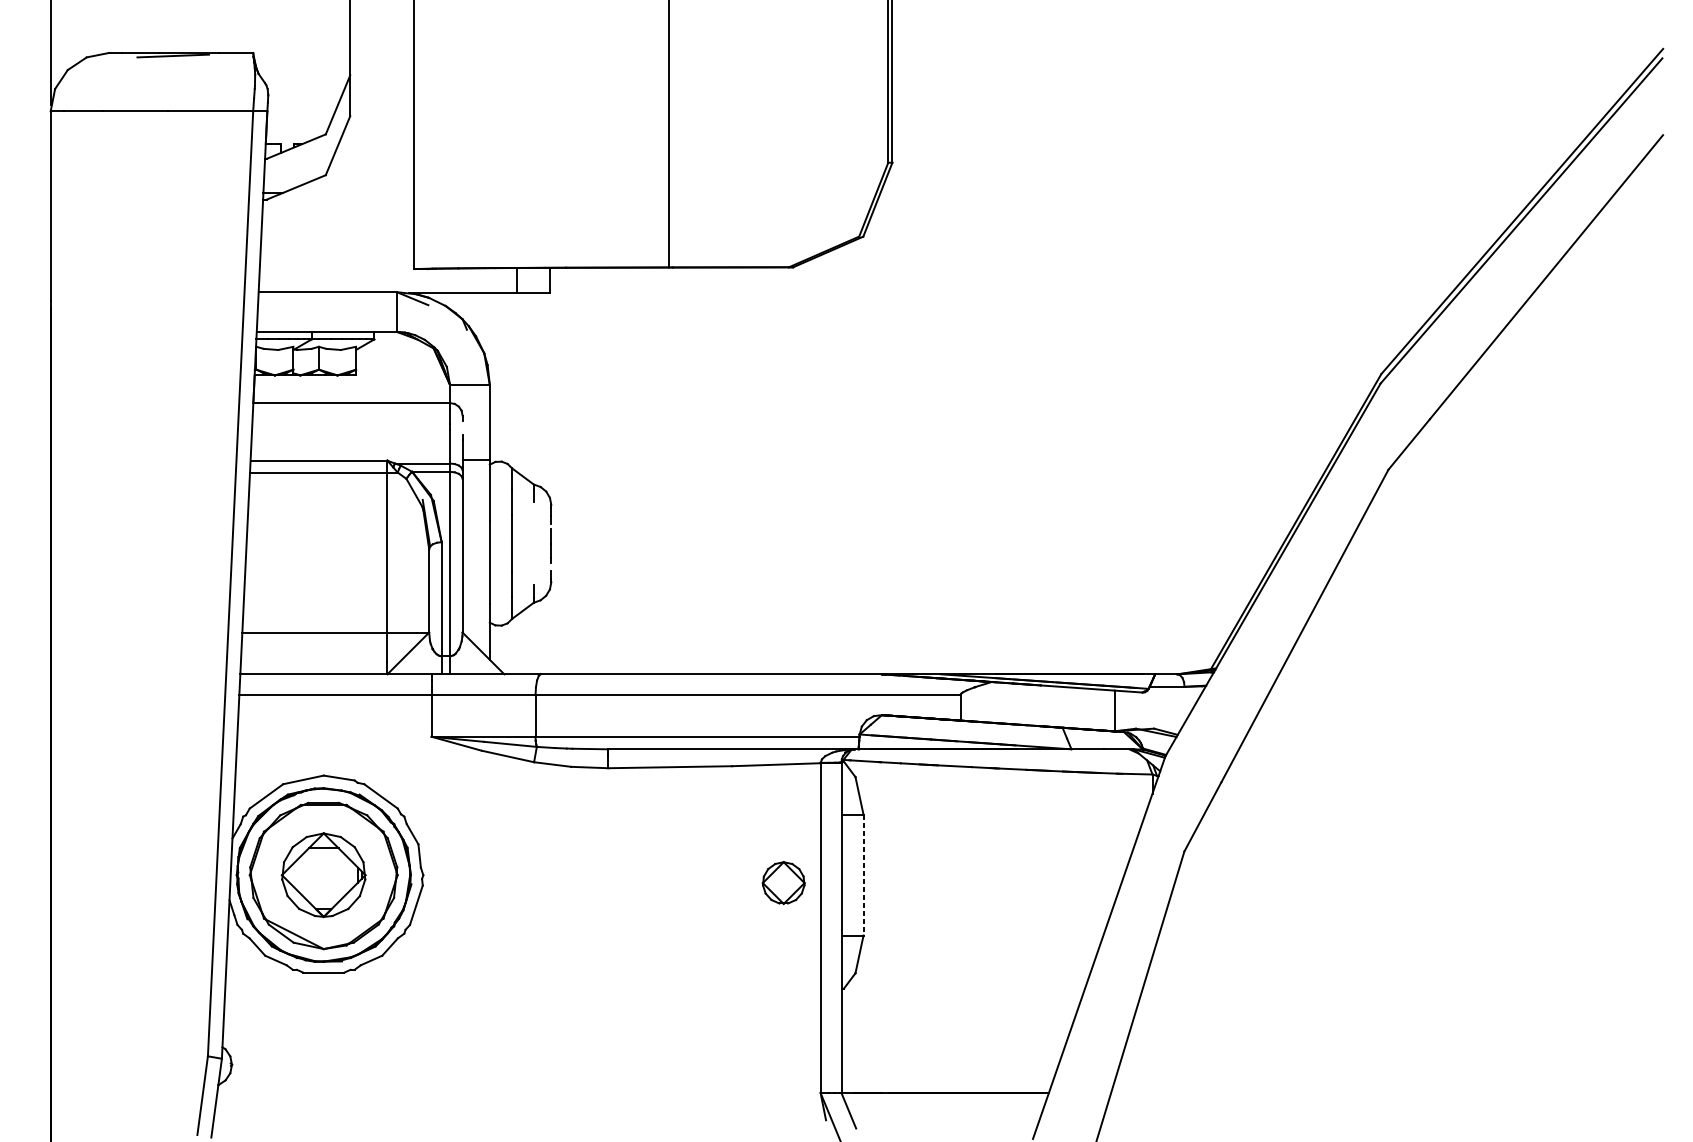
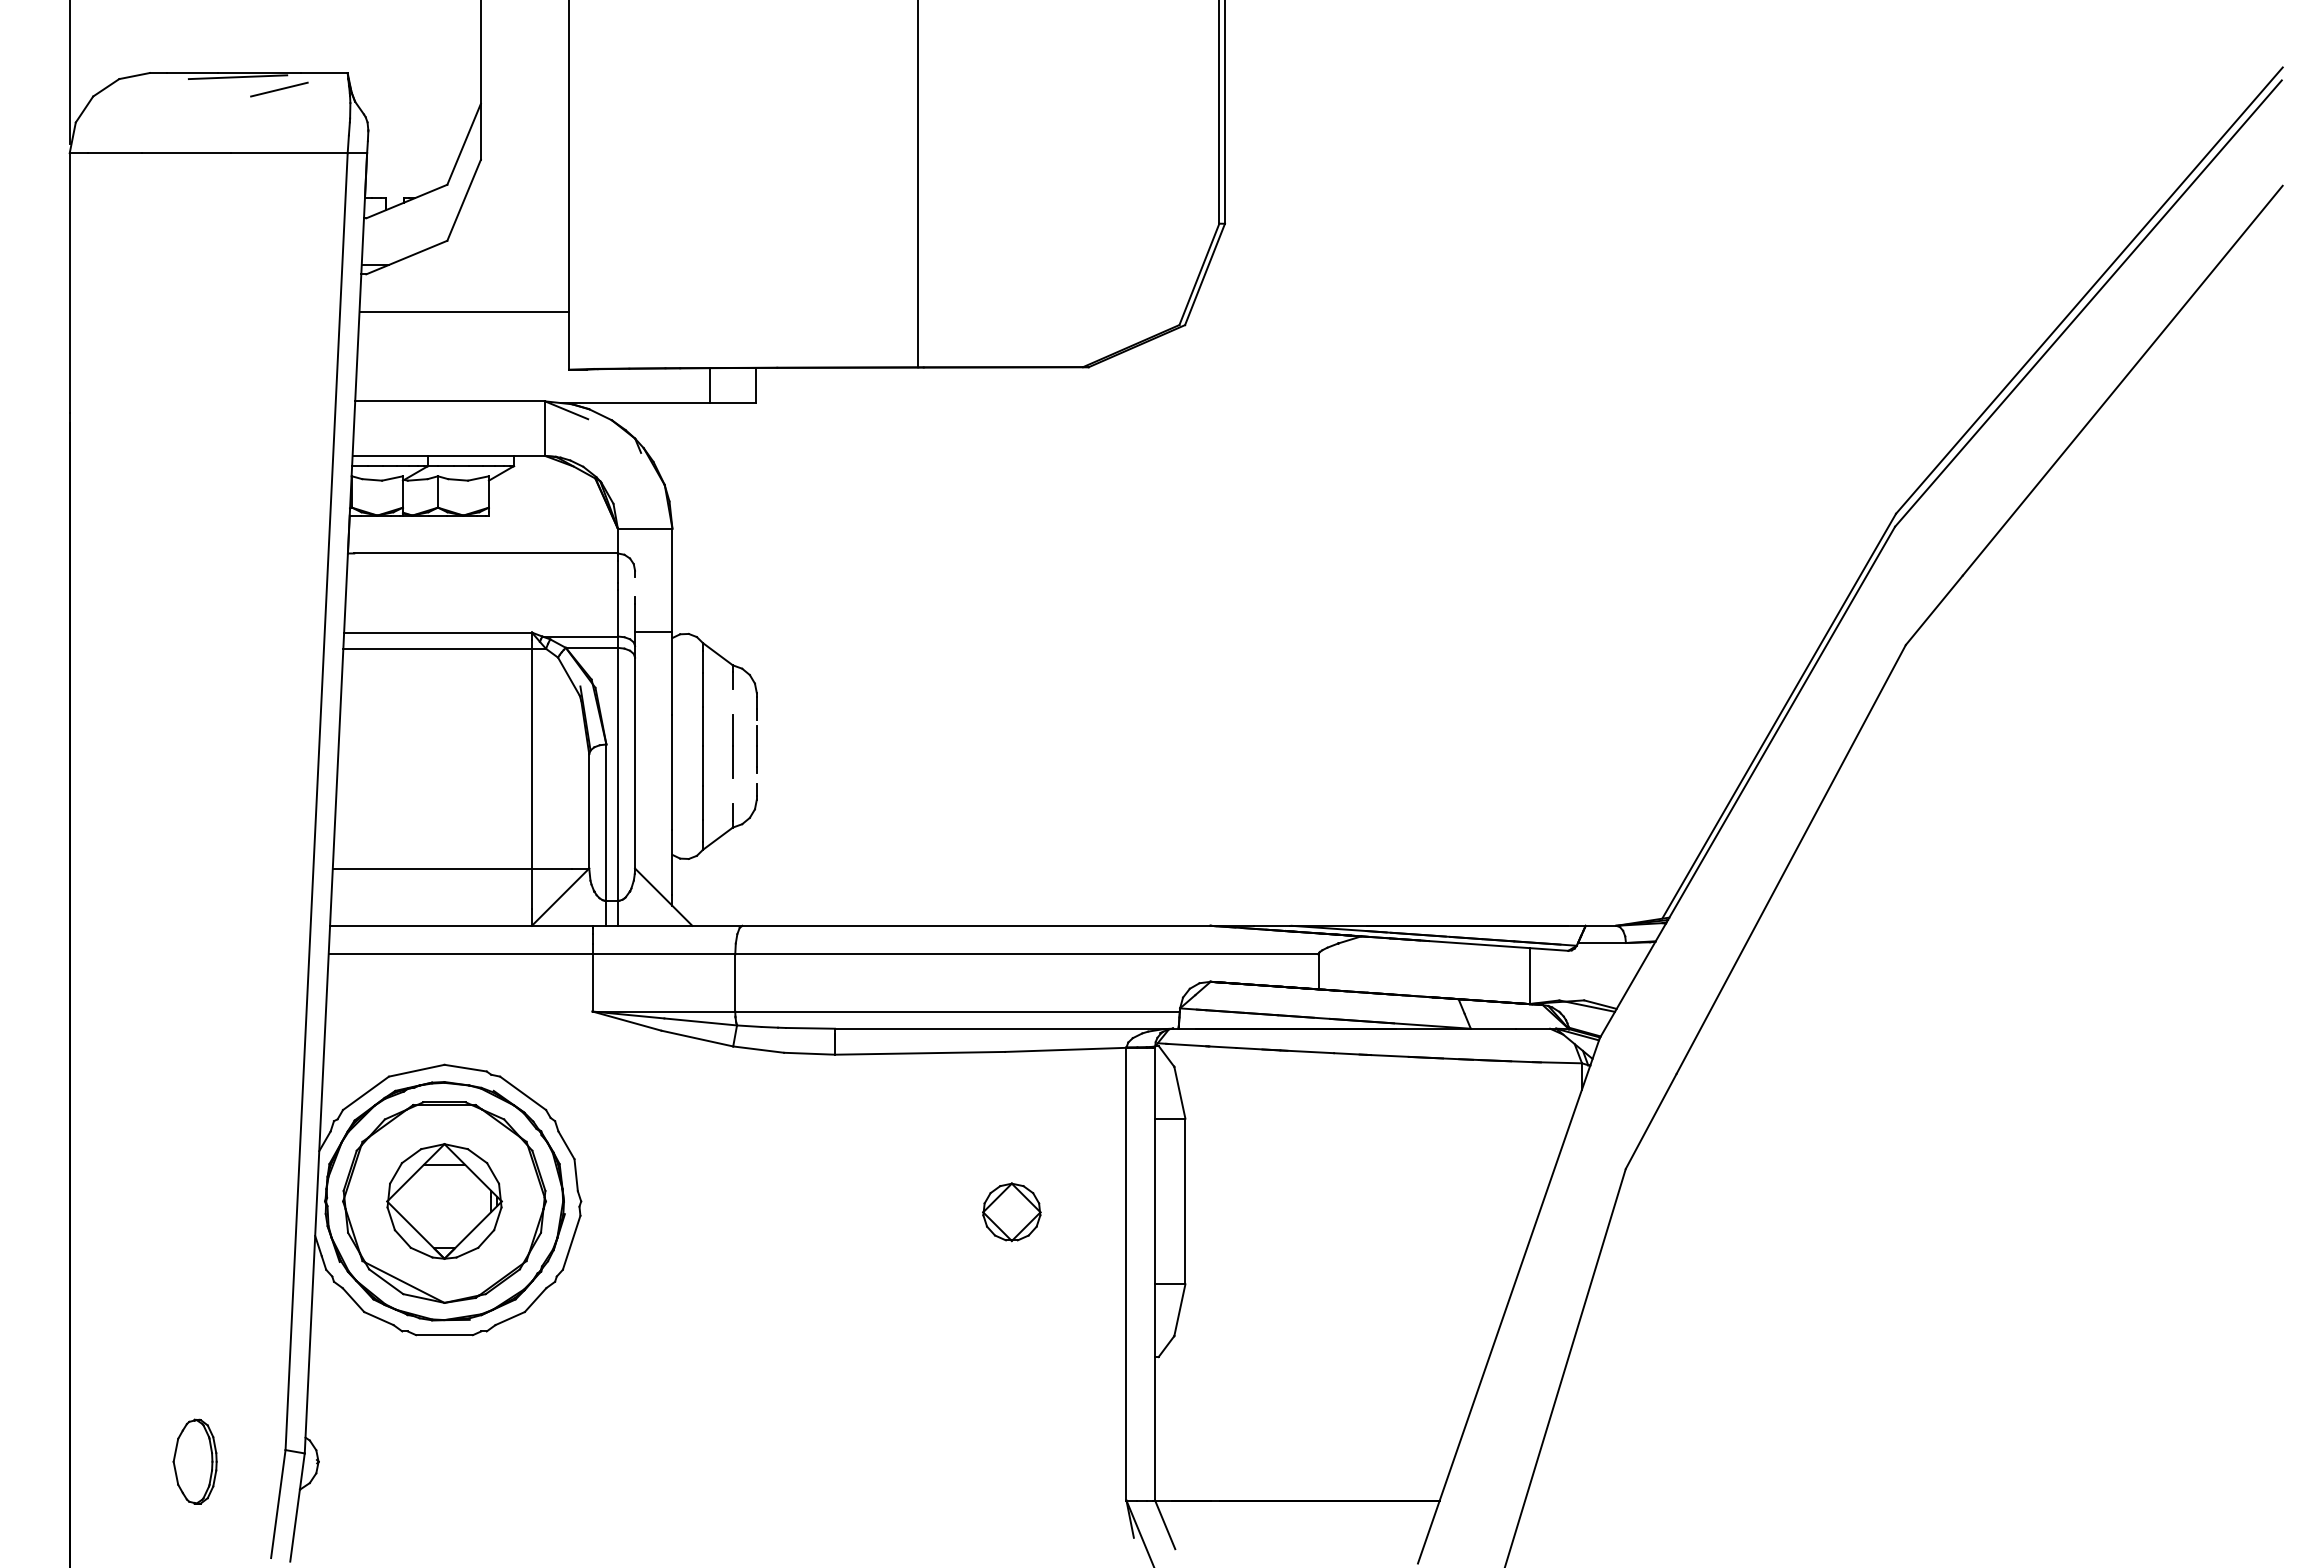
line: (203, 64) -> (279, 89), added
line: (338, 227) -> (464, 312), added
line: (533, 543) -> (732, 746), added
line: (863, 875) -> (1185, 1201), dashed -> solid
part: (783, 883) -> (1011, 1212), moved
part: (141, 1064) -> (194, 1461), added

